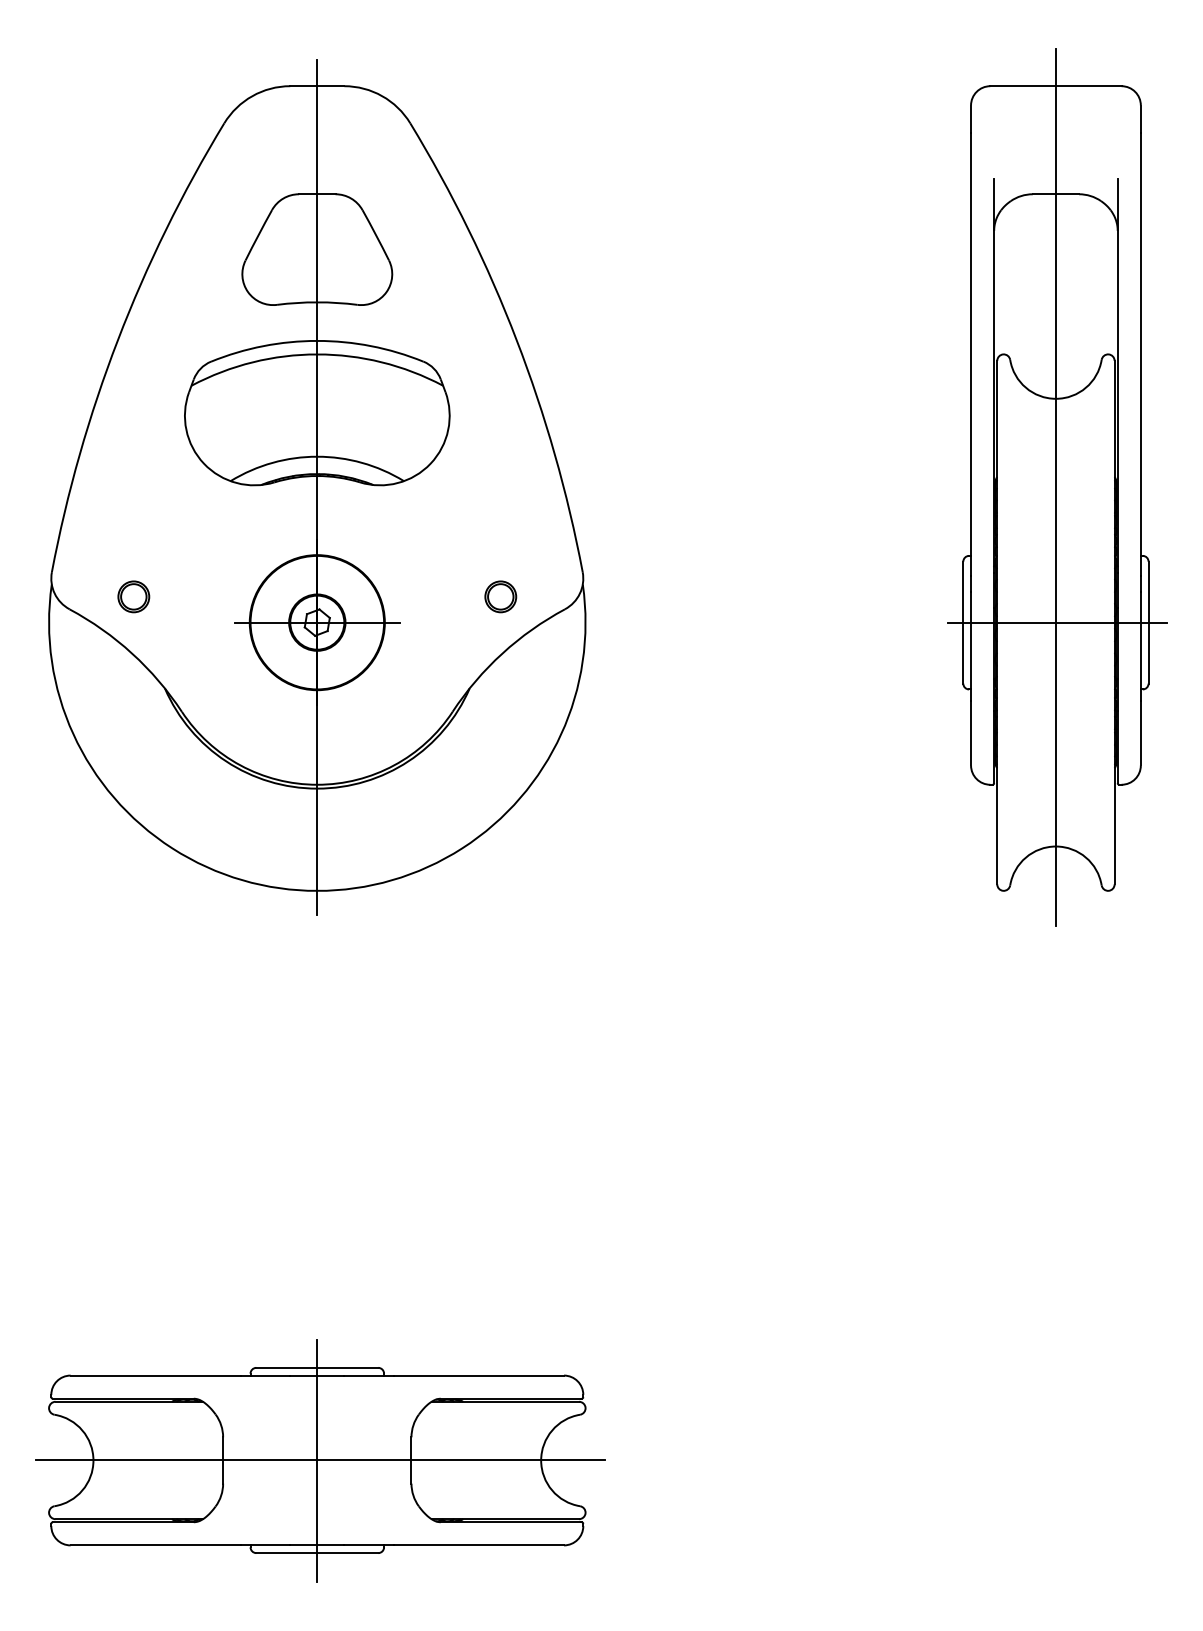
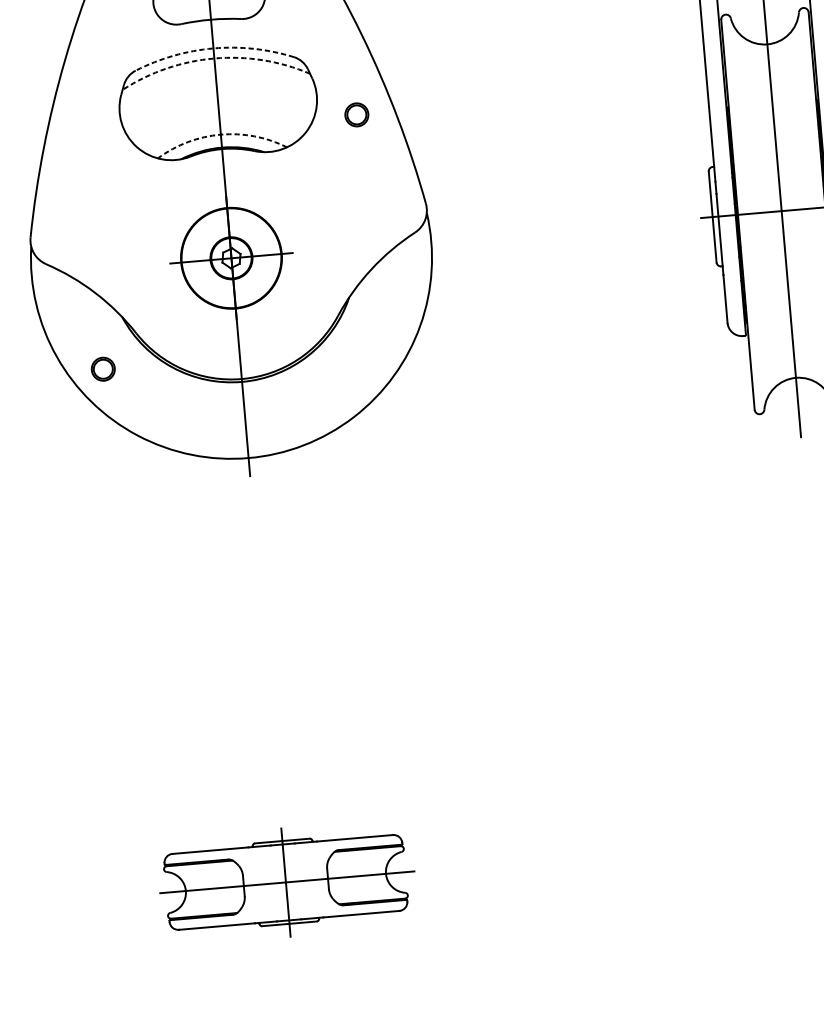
arc: (317, 340) -> (213, 48), solid -> dashed
arc: (317, 354) -> (214, 58), solid -> dashed
arc: (317, 456) -> (221, 134), solid -> dashed
part: (133, 596) -> (103, 368), moved
part: (500, 596) -> (356, 114), moved
part: (320, 1460) -> (287, 882), size x0.6

